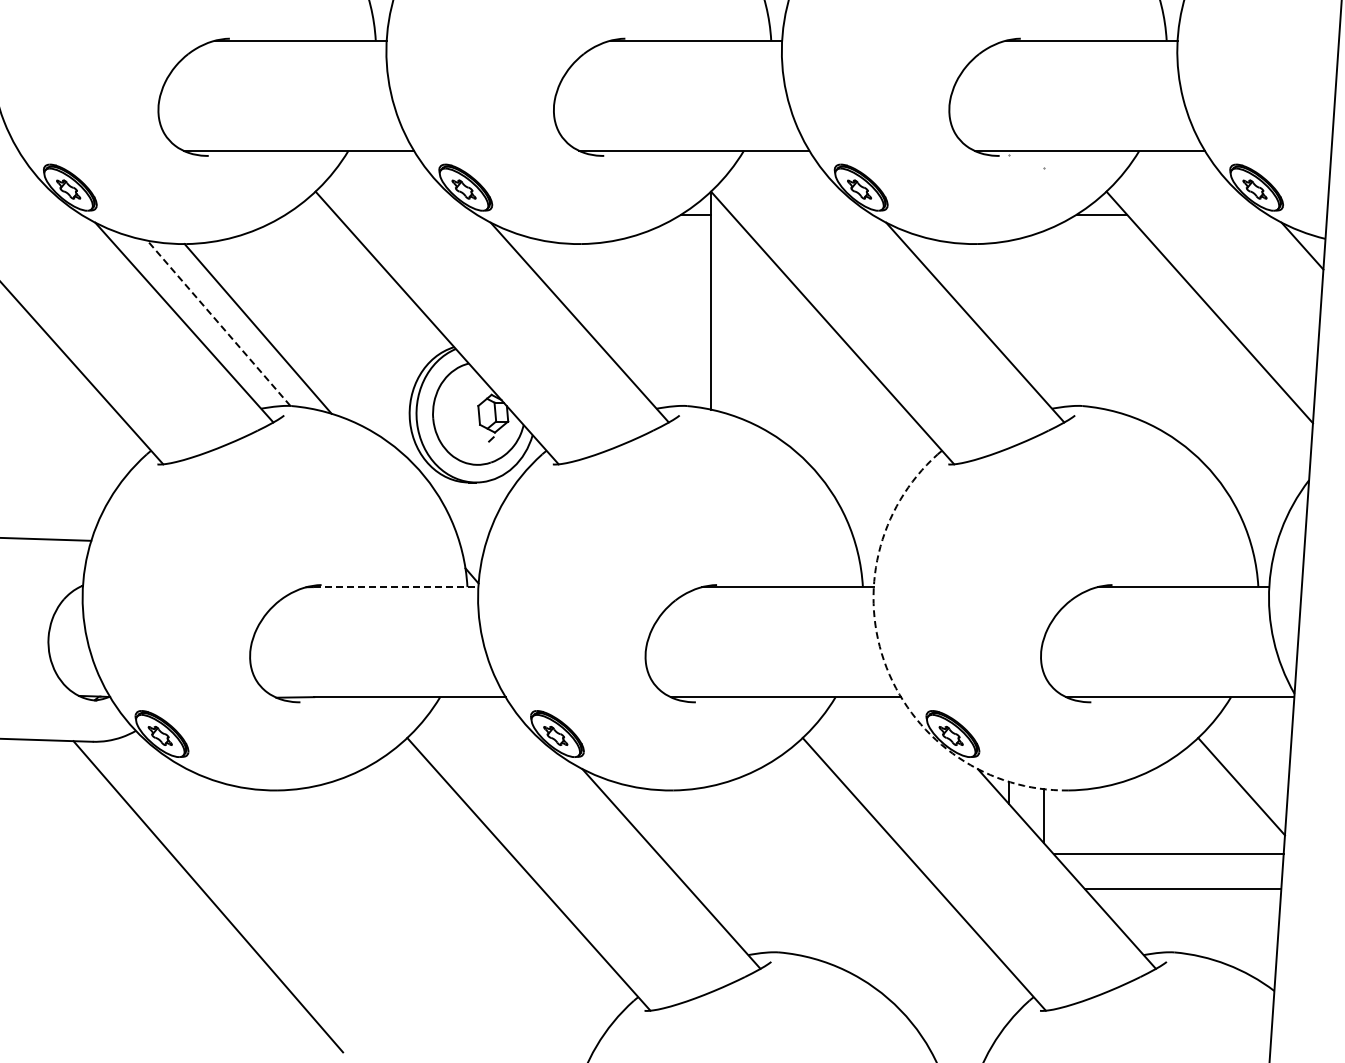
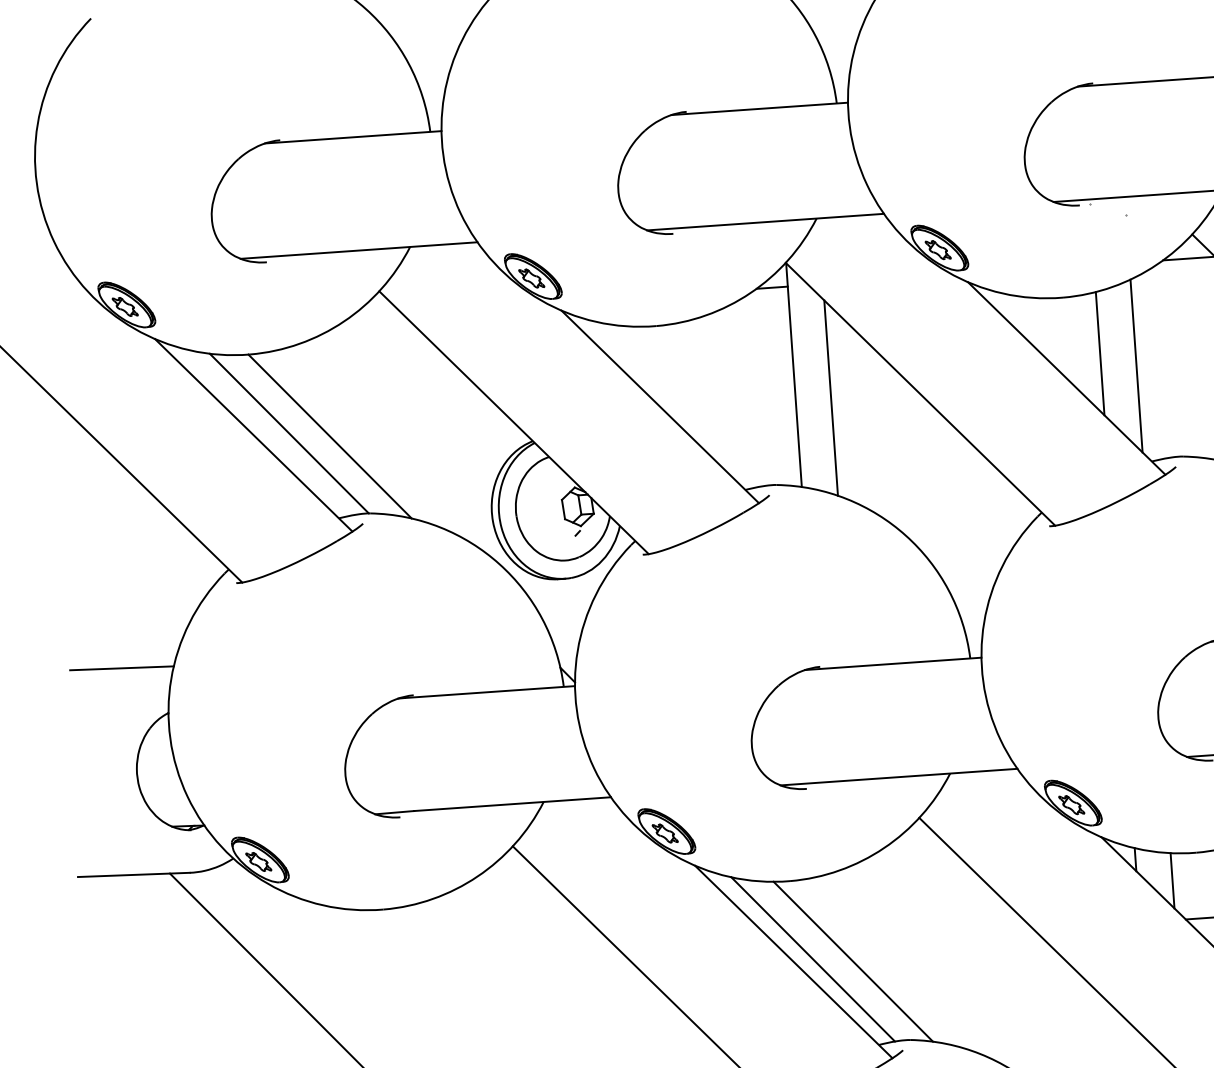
line: (1009, 300) -> (1100, 353), added
line: (1043, 315) -> (1136, 366), added
line: (218, 322) -> (288, 432), dashed -> solid
line: (745, 325) -> (830, 398), added
line: (396, 587) -> (490, 692), dashed -> solid
arc: (886, 667) -> (1000, 739), dashed -> solid
line: (690, 867) -> (813, 959), added
line: (728, 872) -> (852, 961), added

